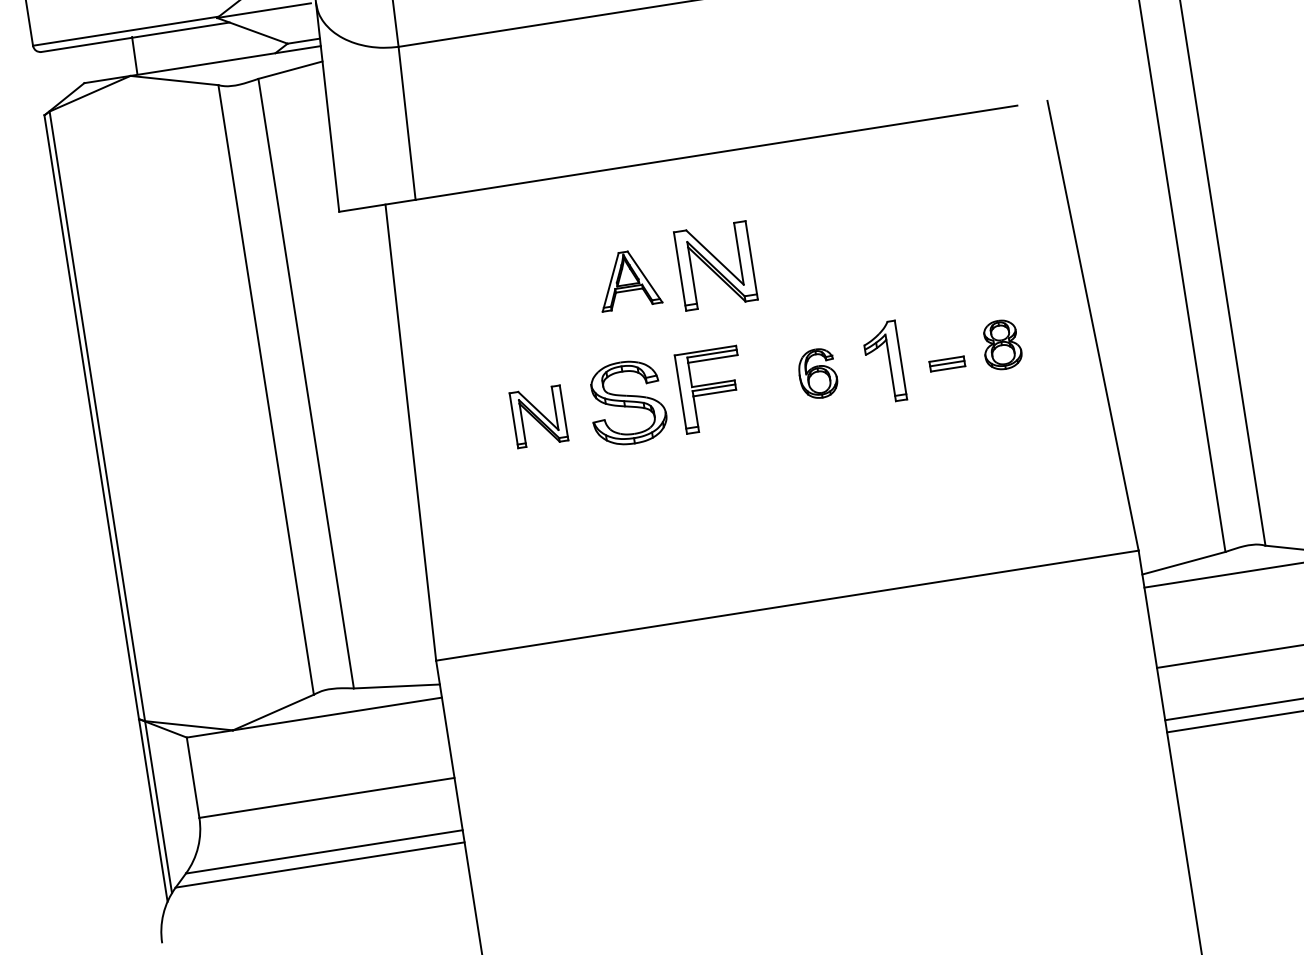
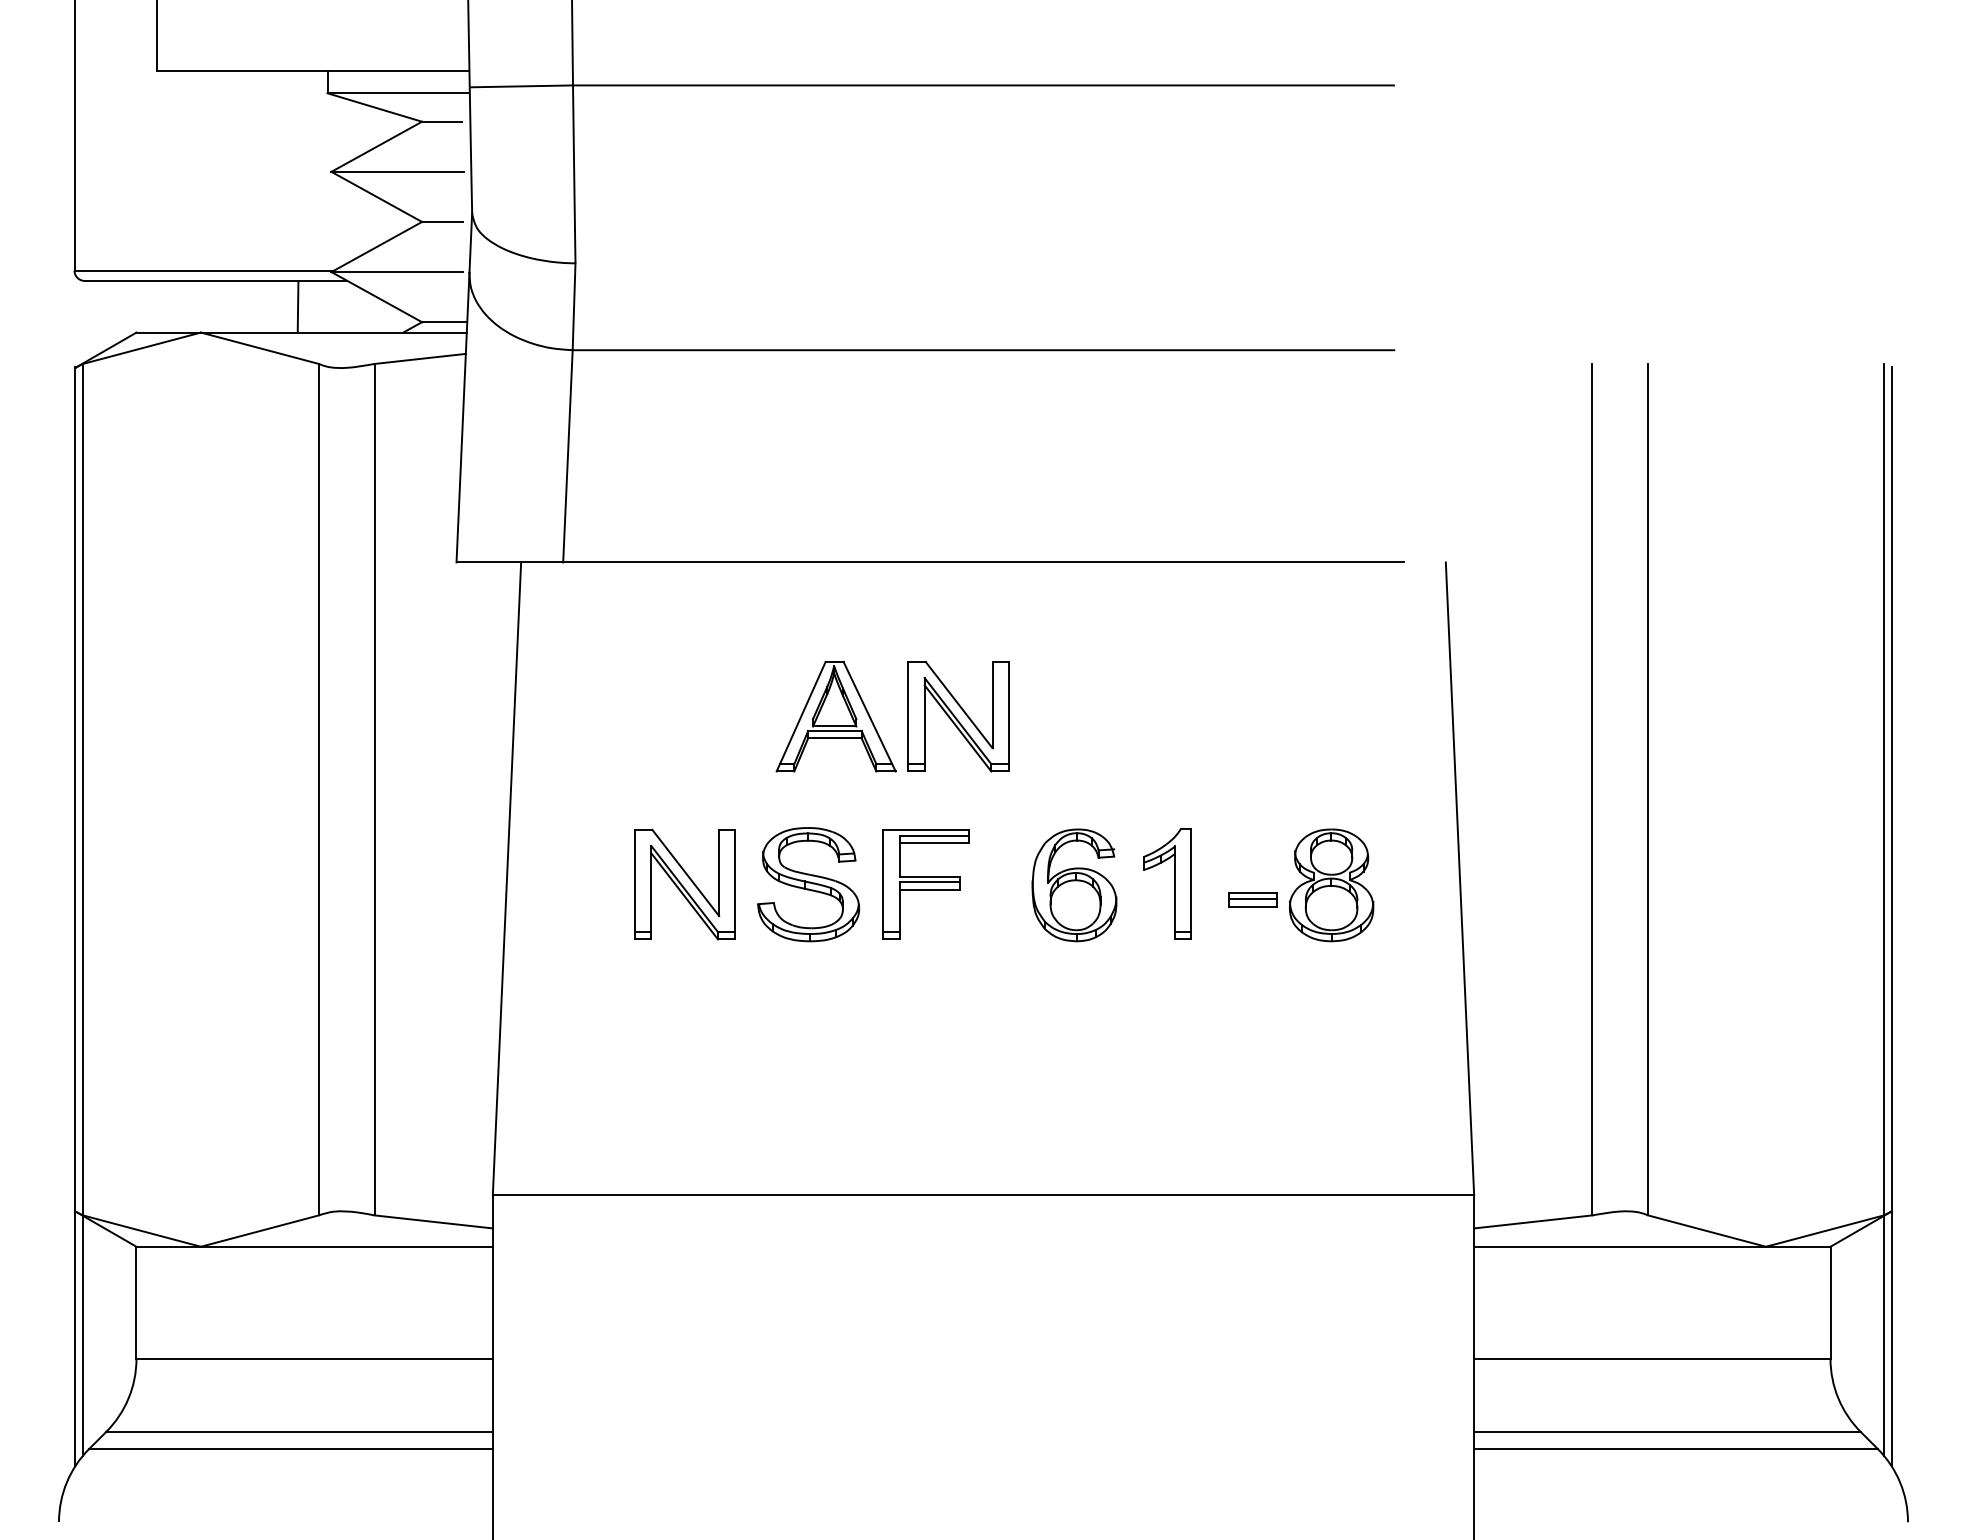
line: (134, 55) -> (297, 306), moved
part: (627, 279) -> (835, 716), size x1.43
part: (1001, 345) -> (1331, 885), size x1.67
part: (817, 373) -> (1074, 885), size x1.67
part: (538, 416) -> (684, 884), size x1.43

